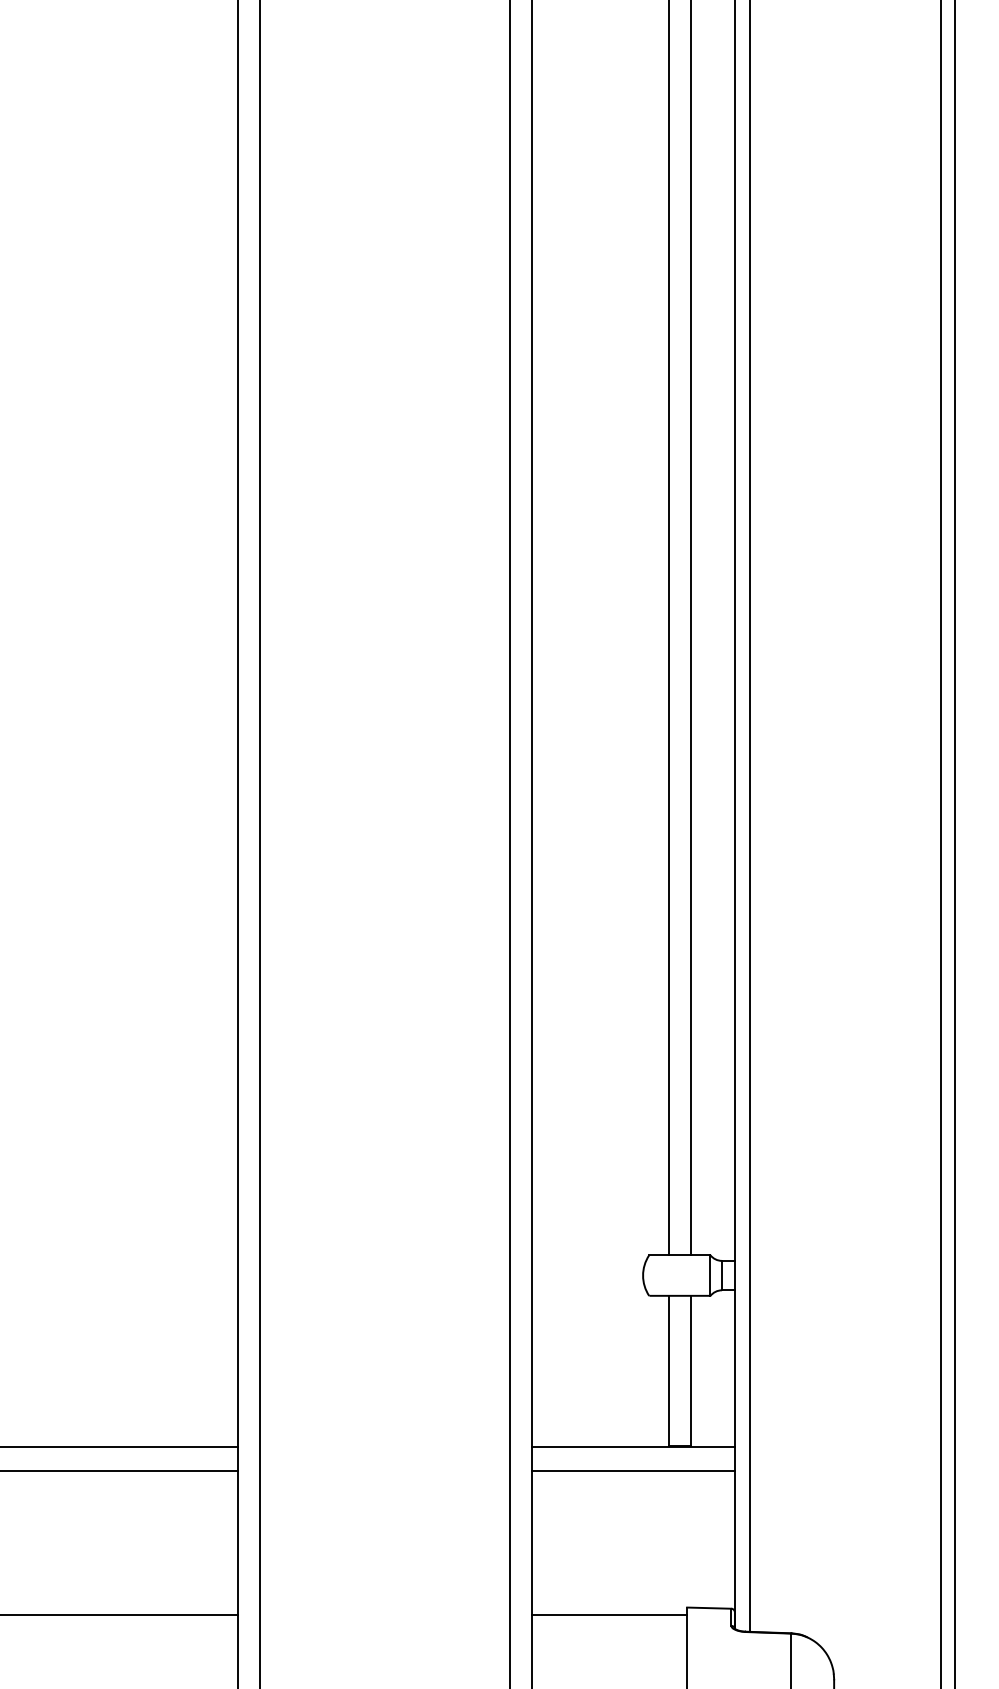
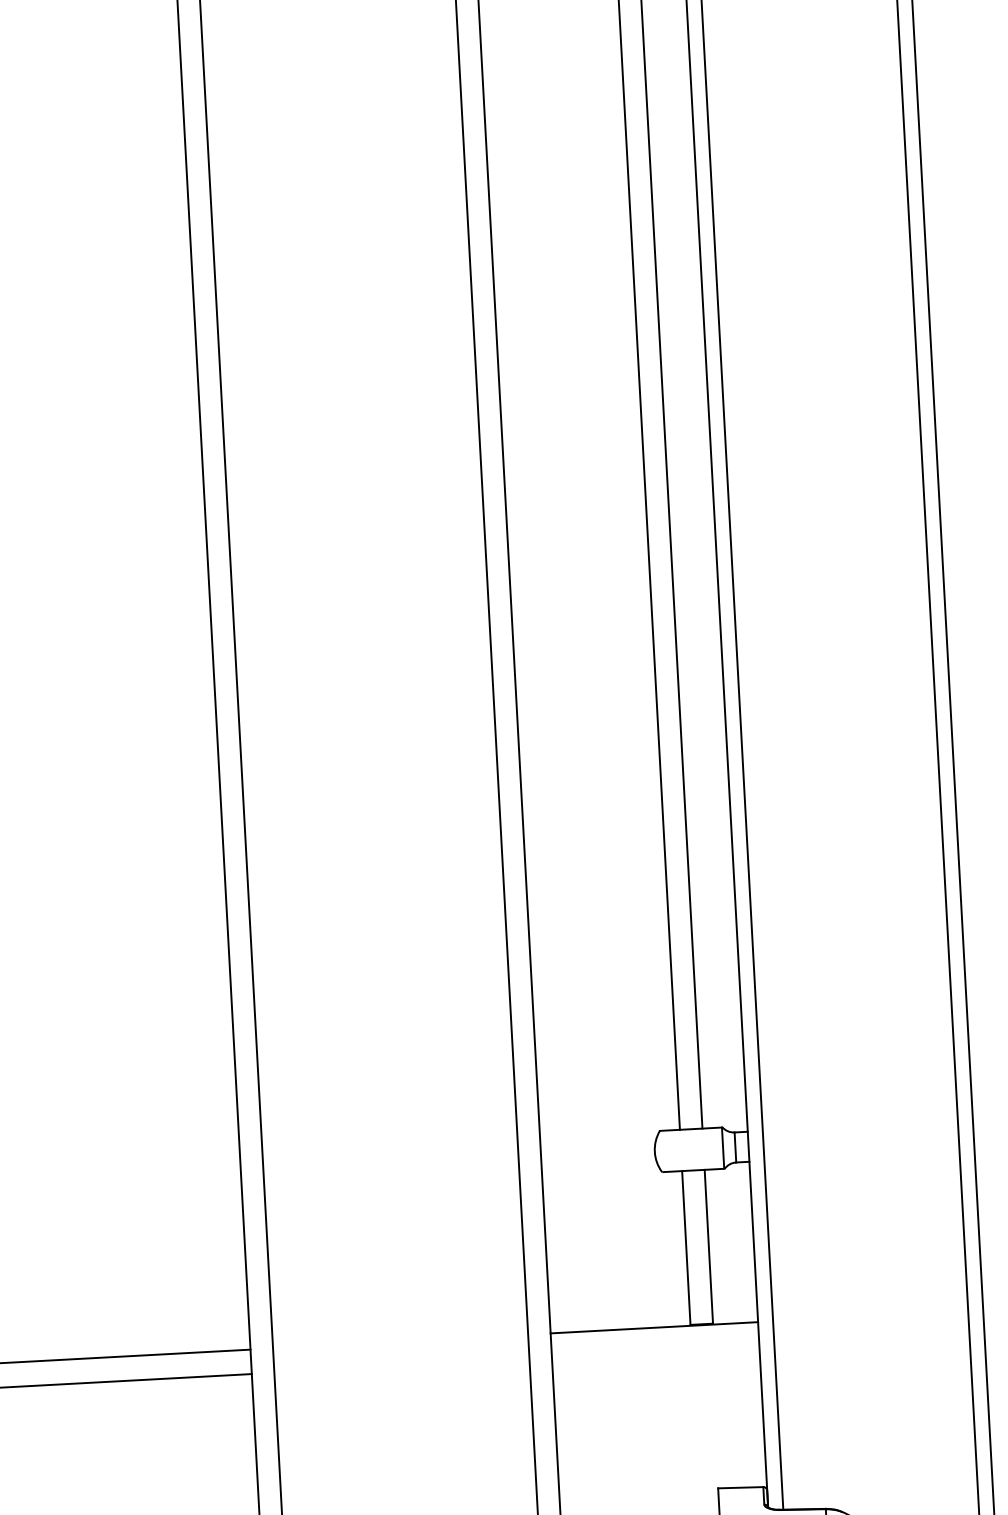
line: (632, 1471) -> (654, 1352), removed
line: (609, 1614) -> (639, 1499), removed

